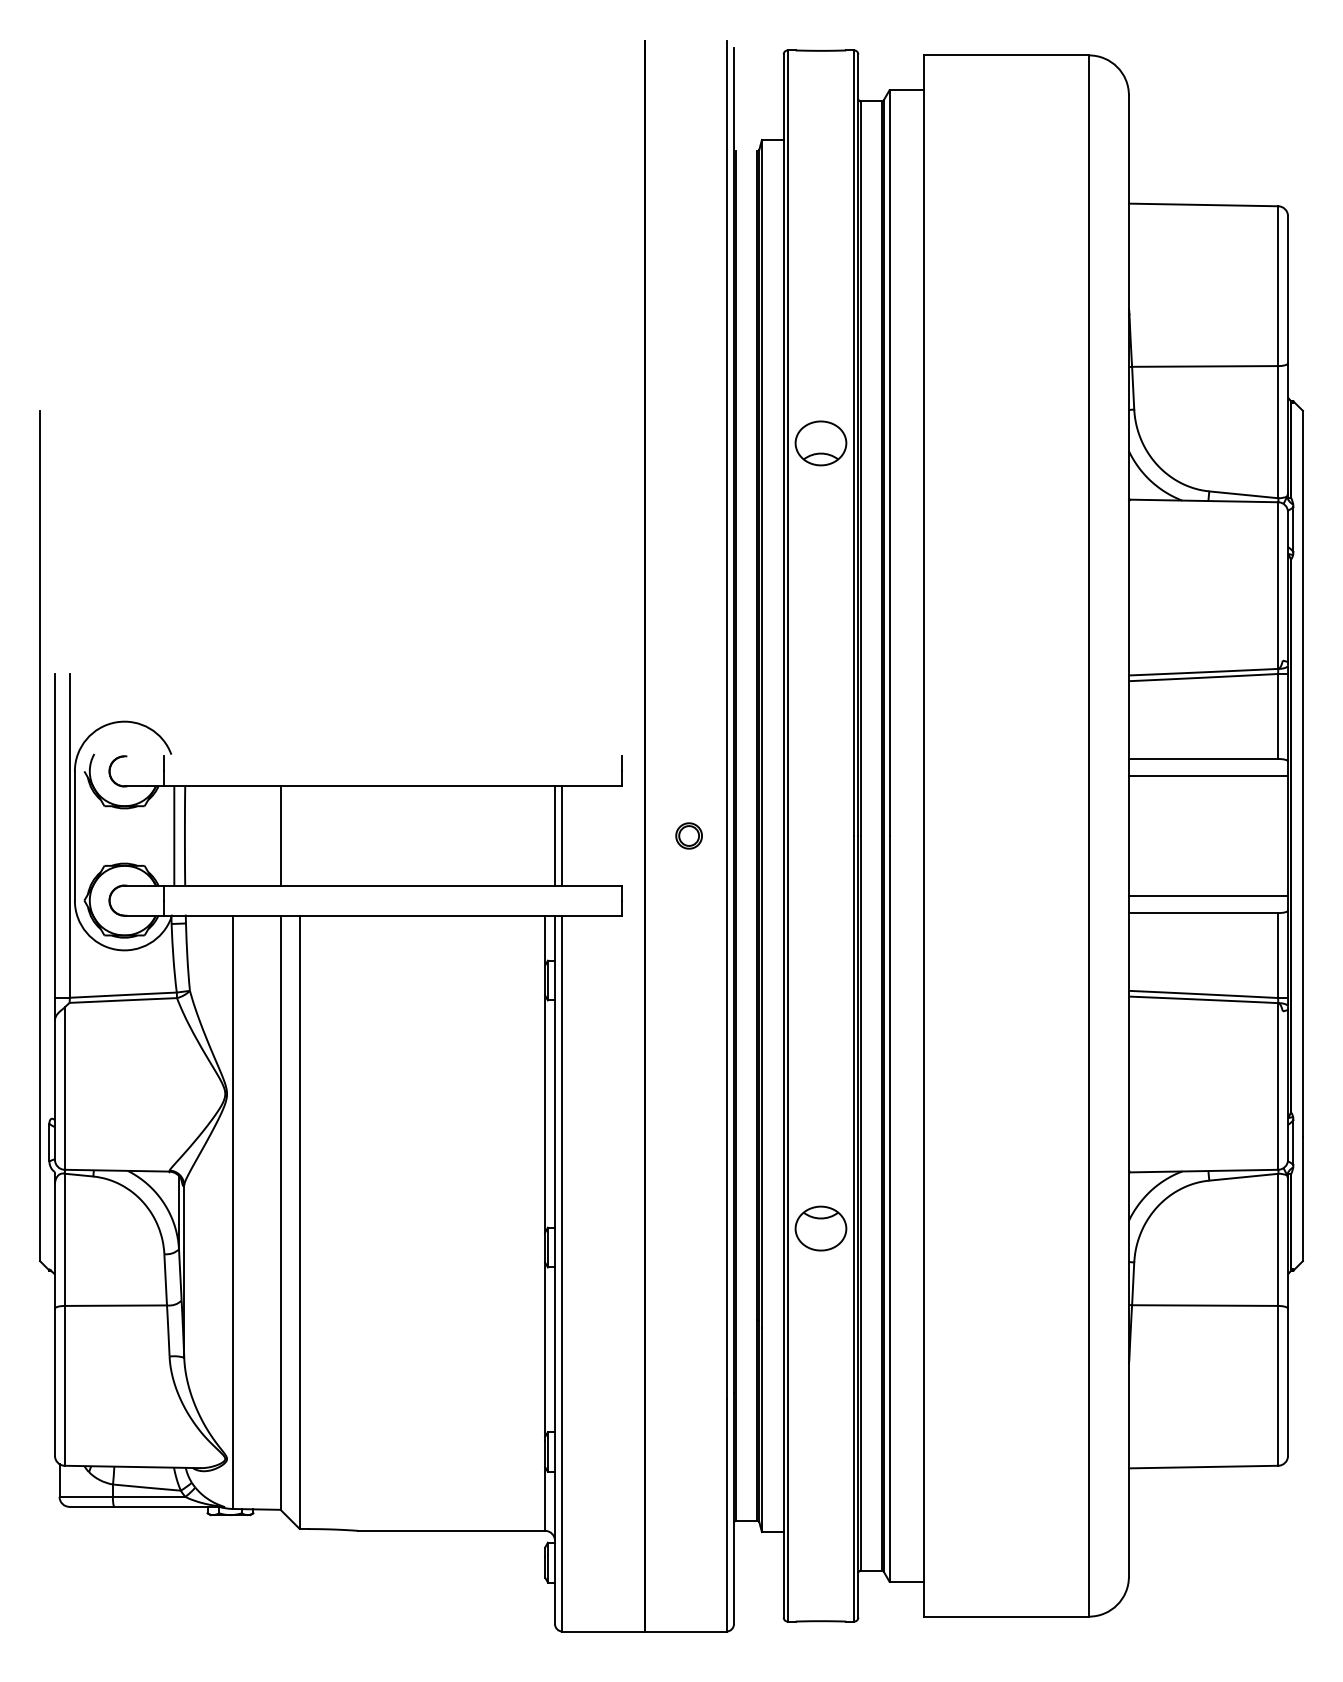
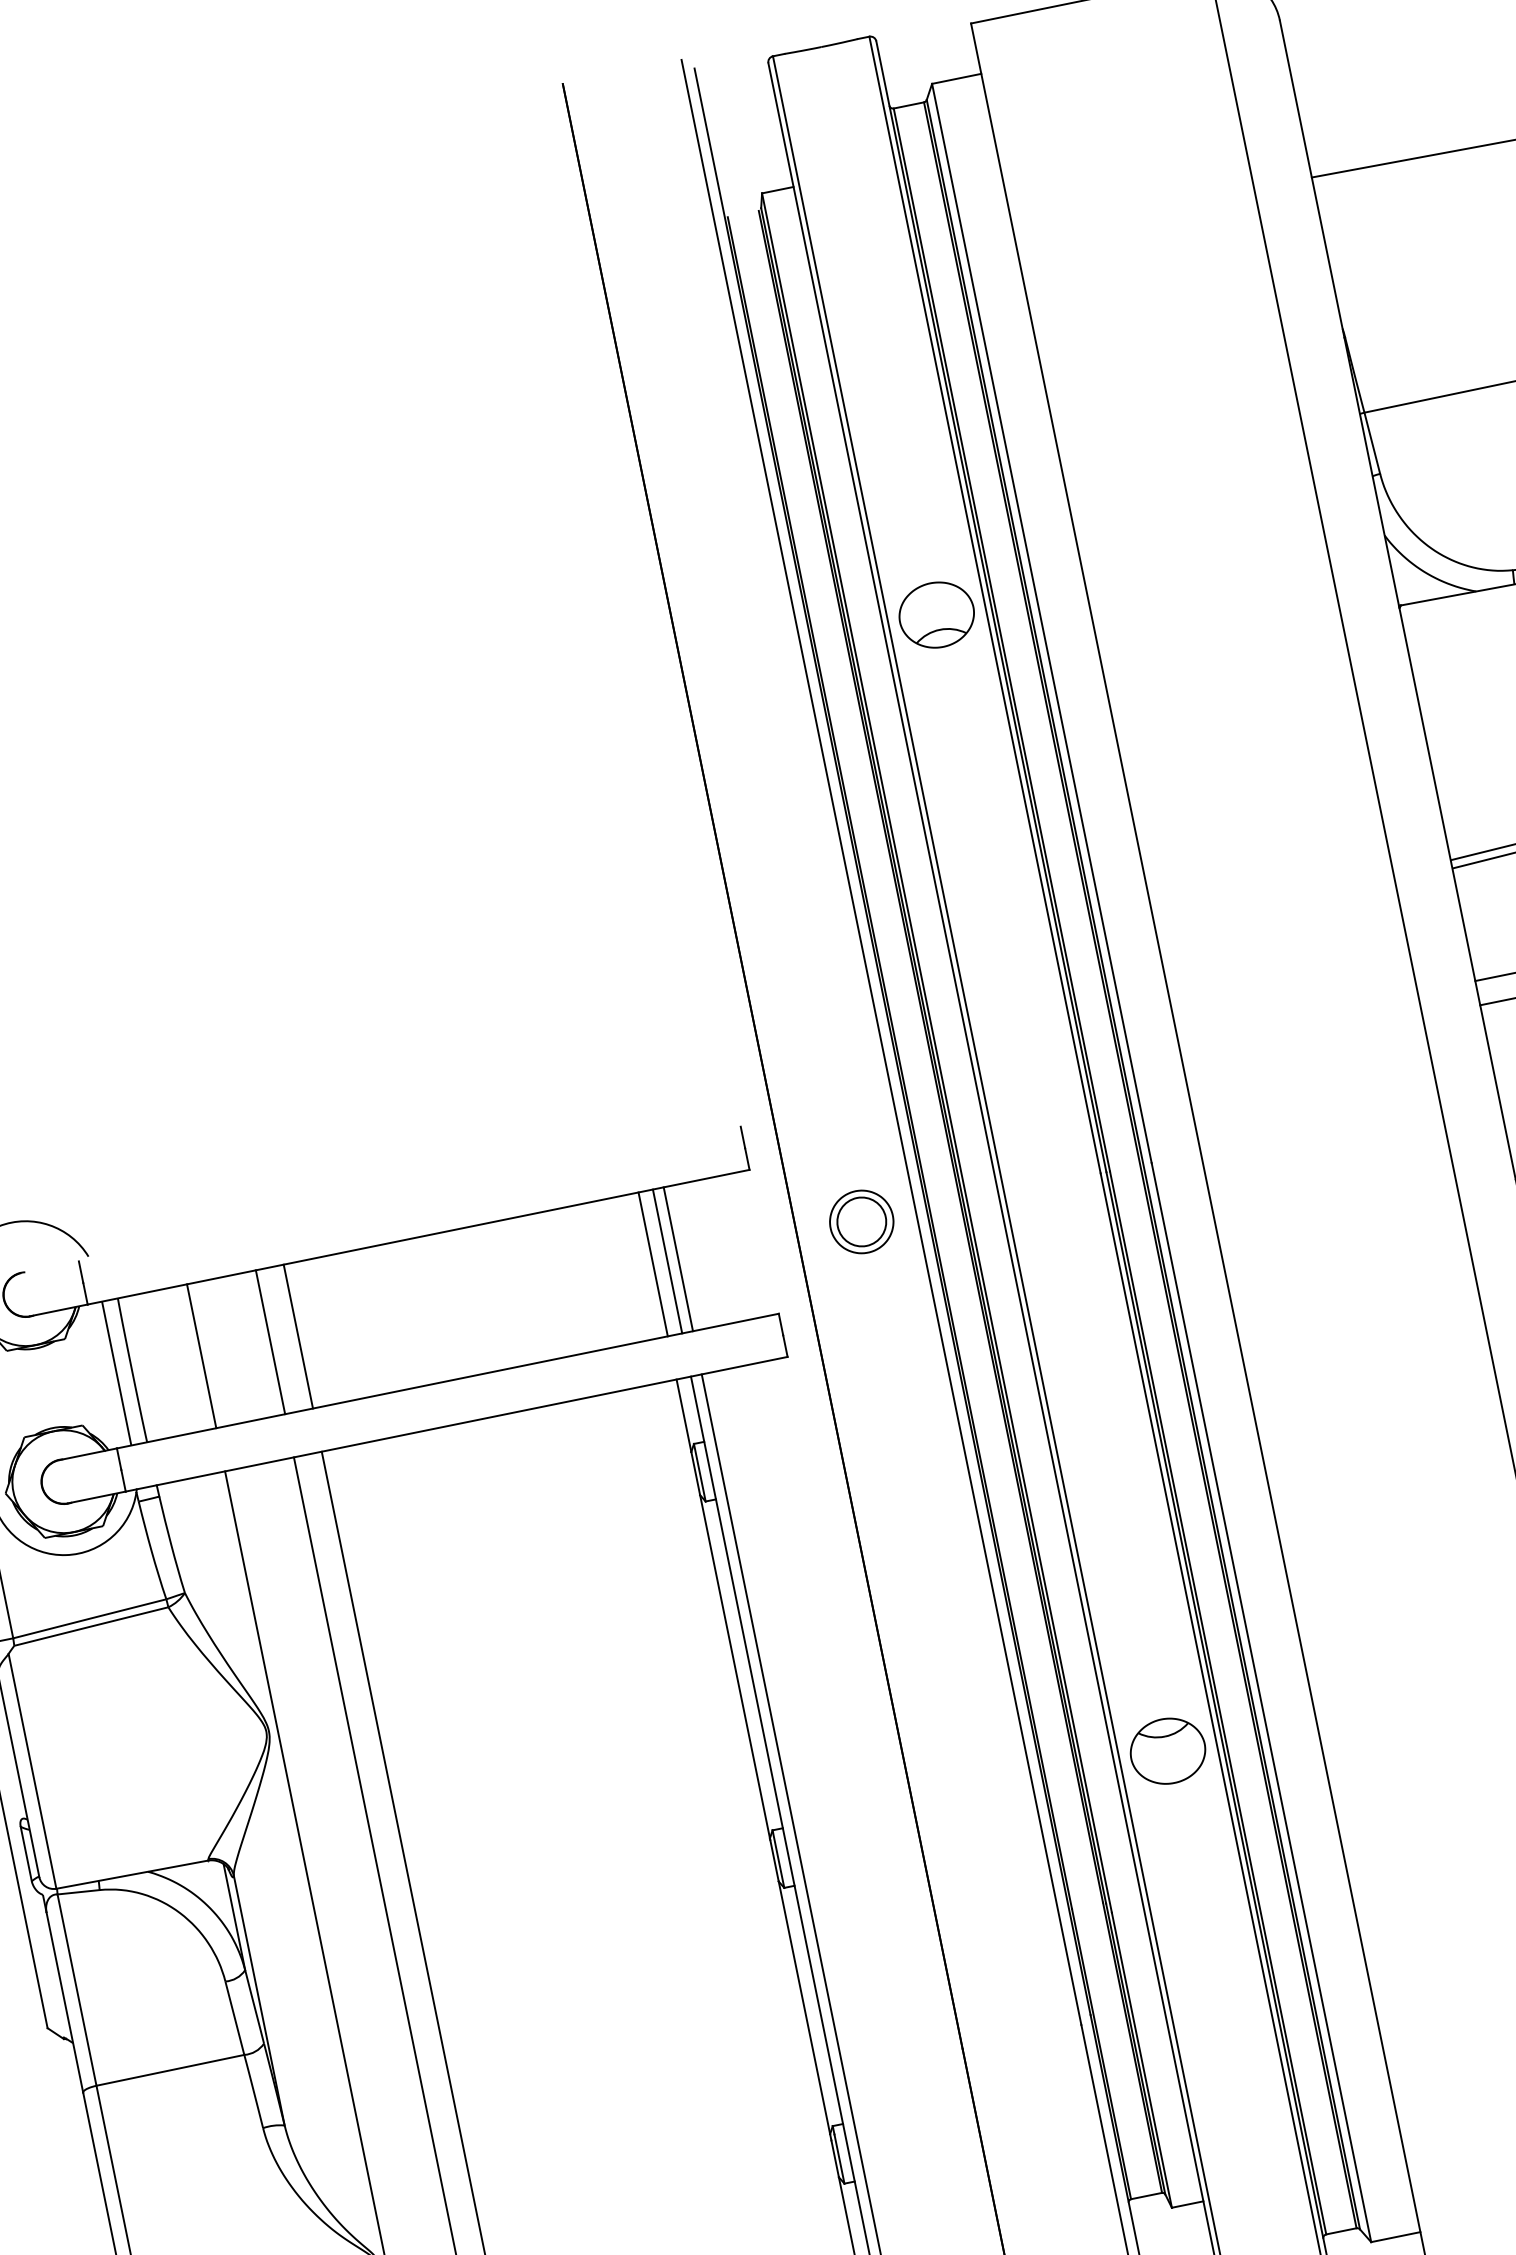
line: (233, 835) -> (202, 1355), added
line: (299, 835) -> (297, 1335), added
line: (545, 835) -> (653, 1263), added
part: (688, 835) -> (860, 1221), size x1.67

